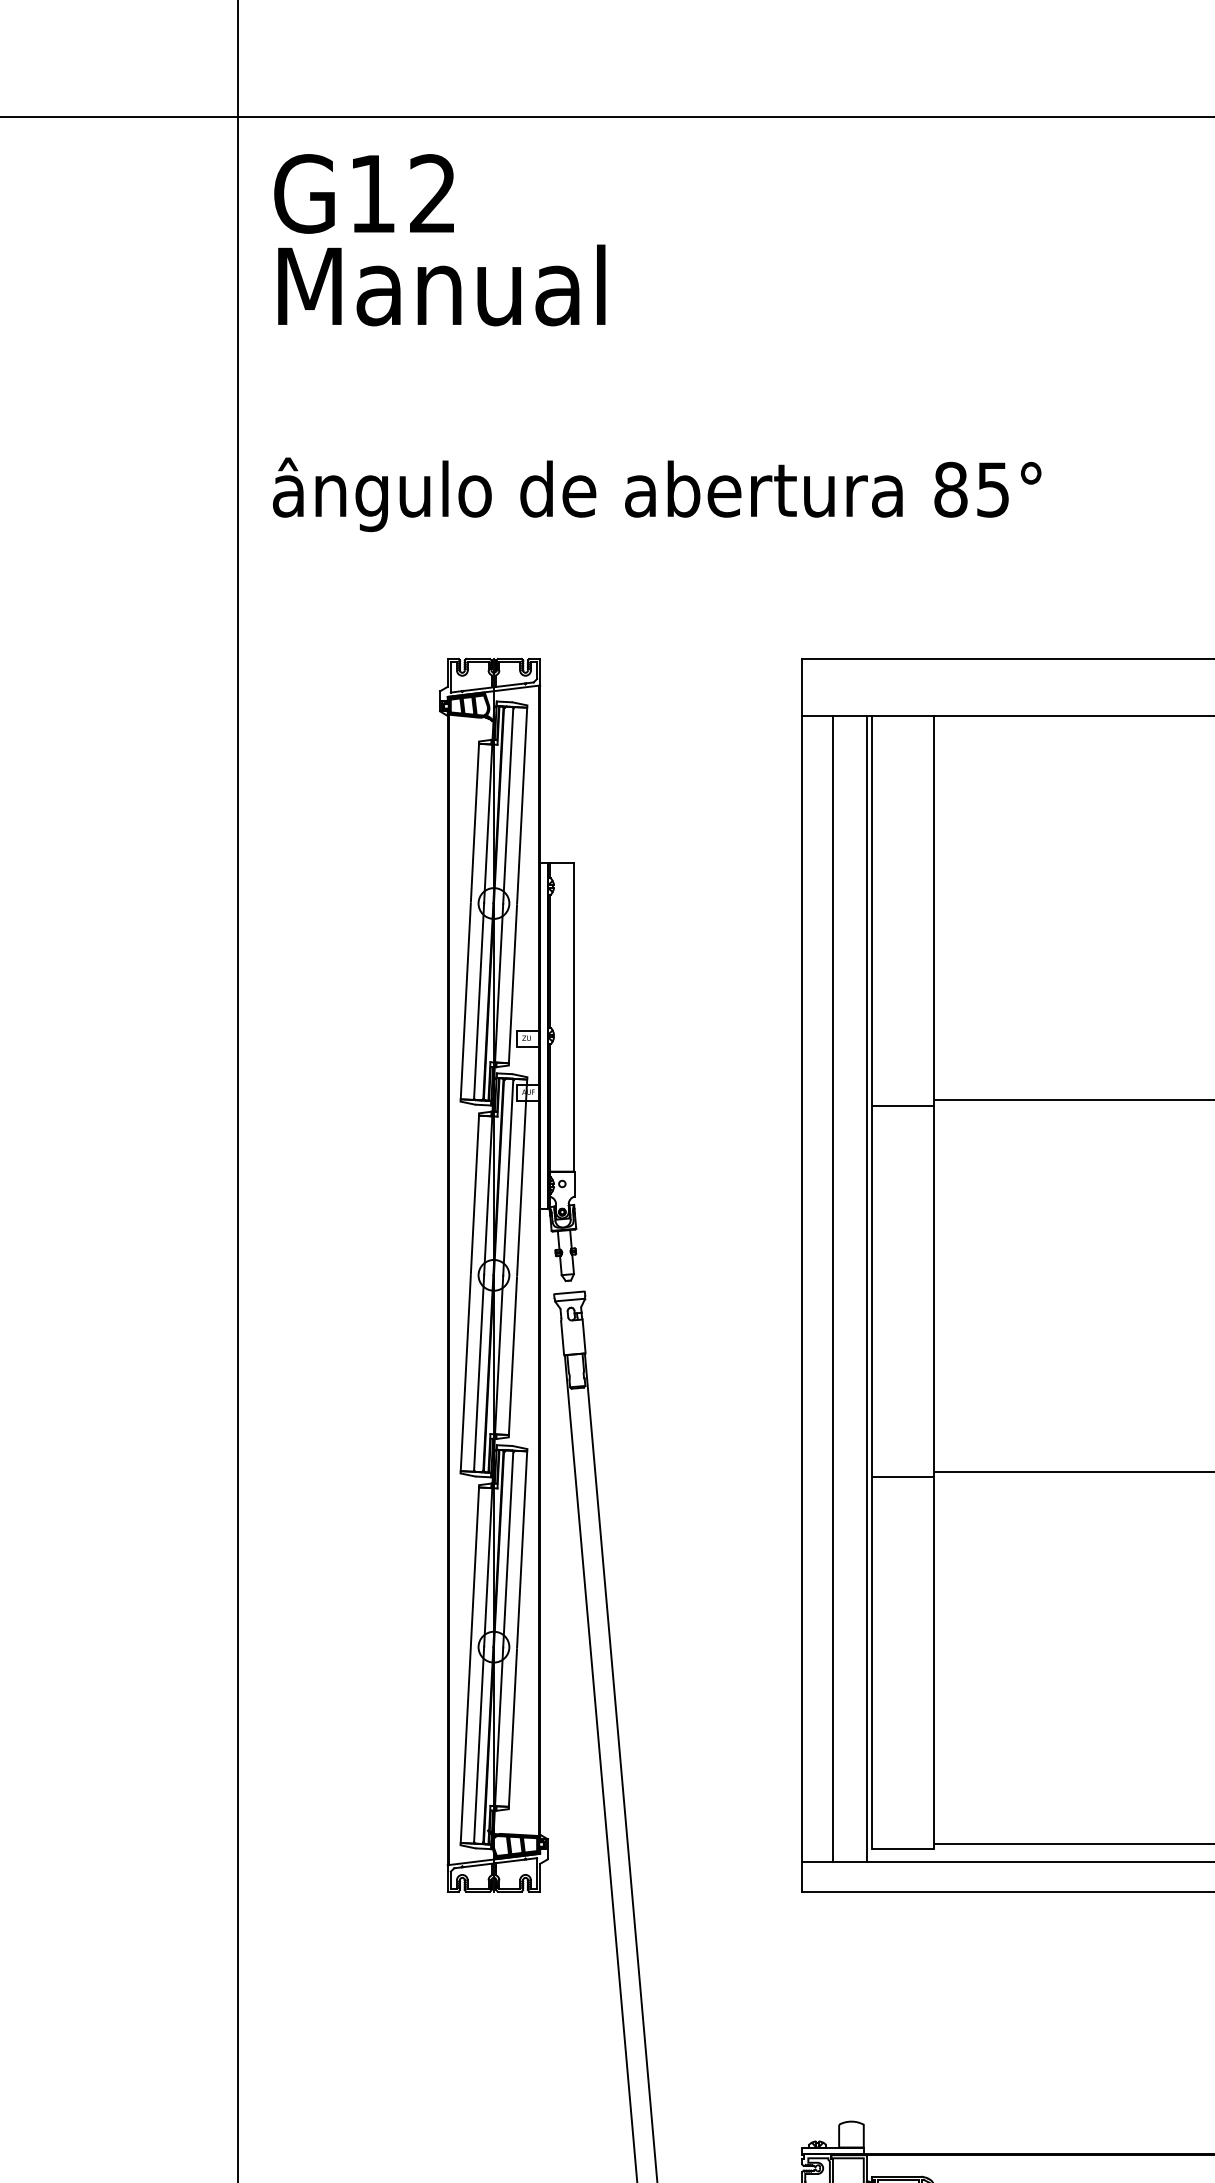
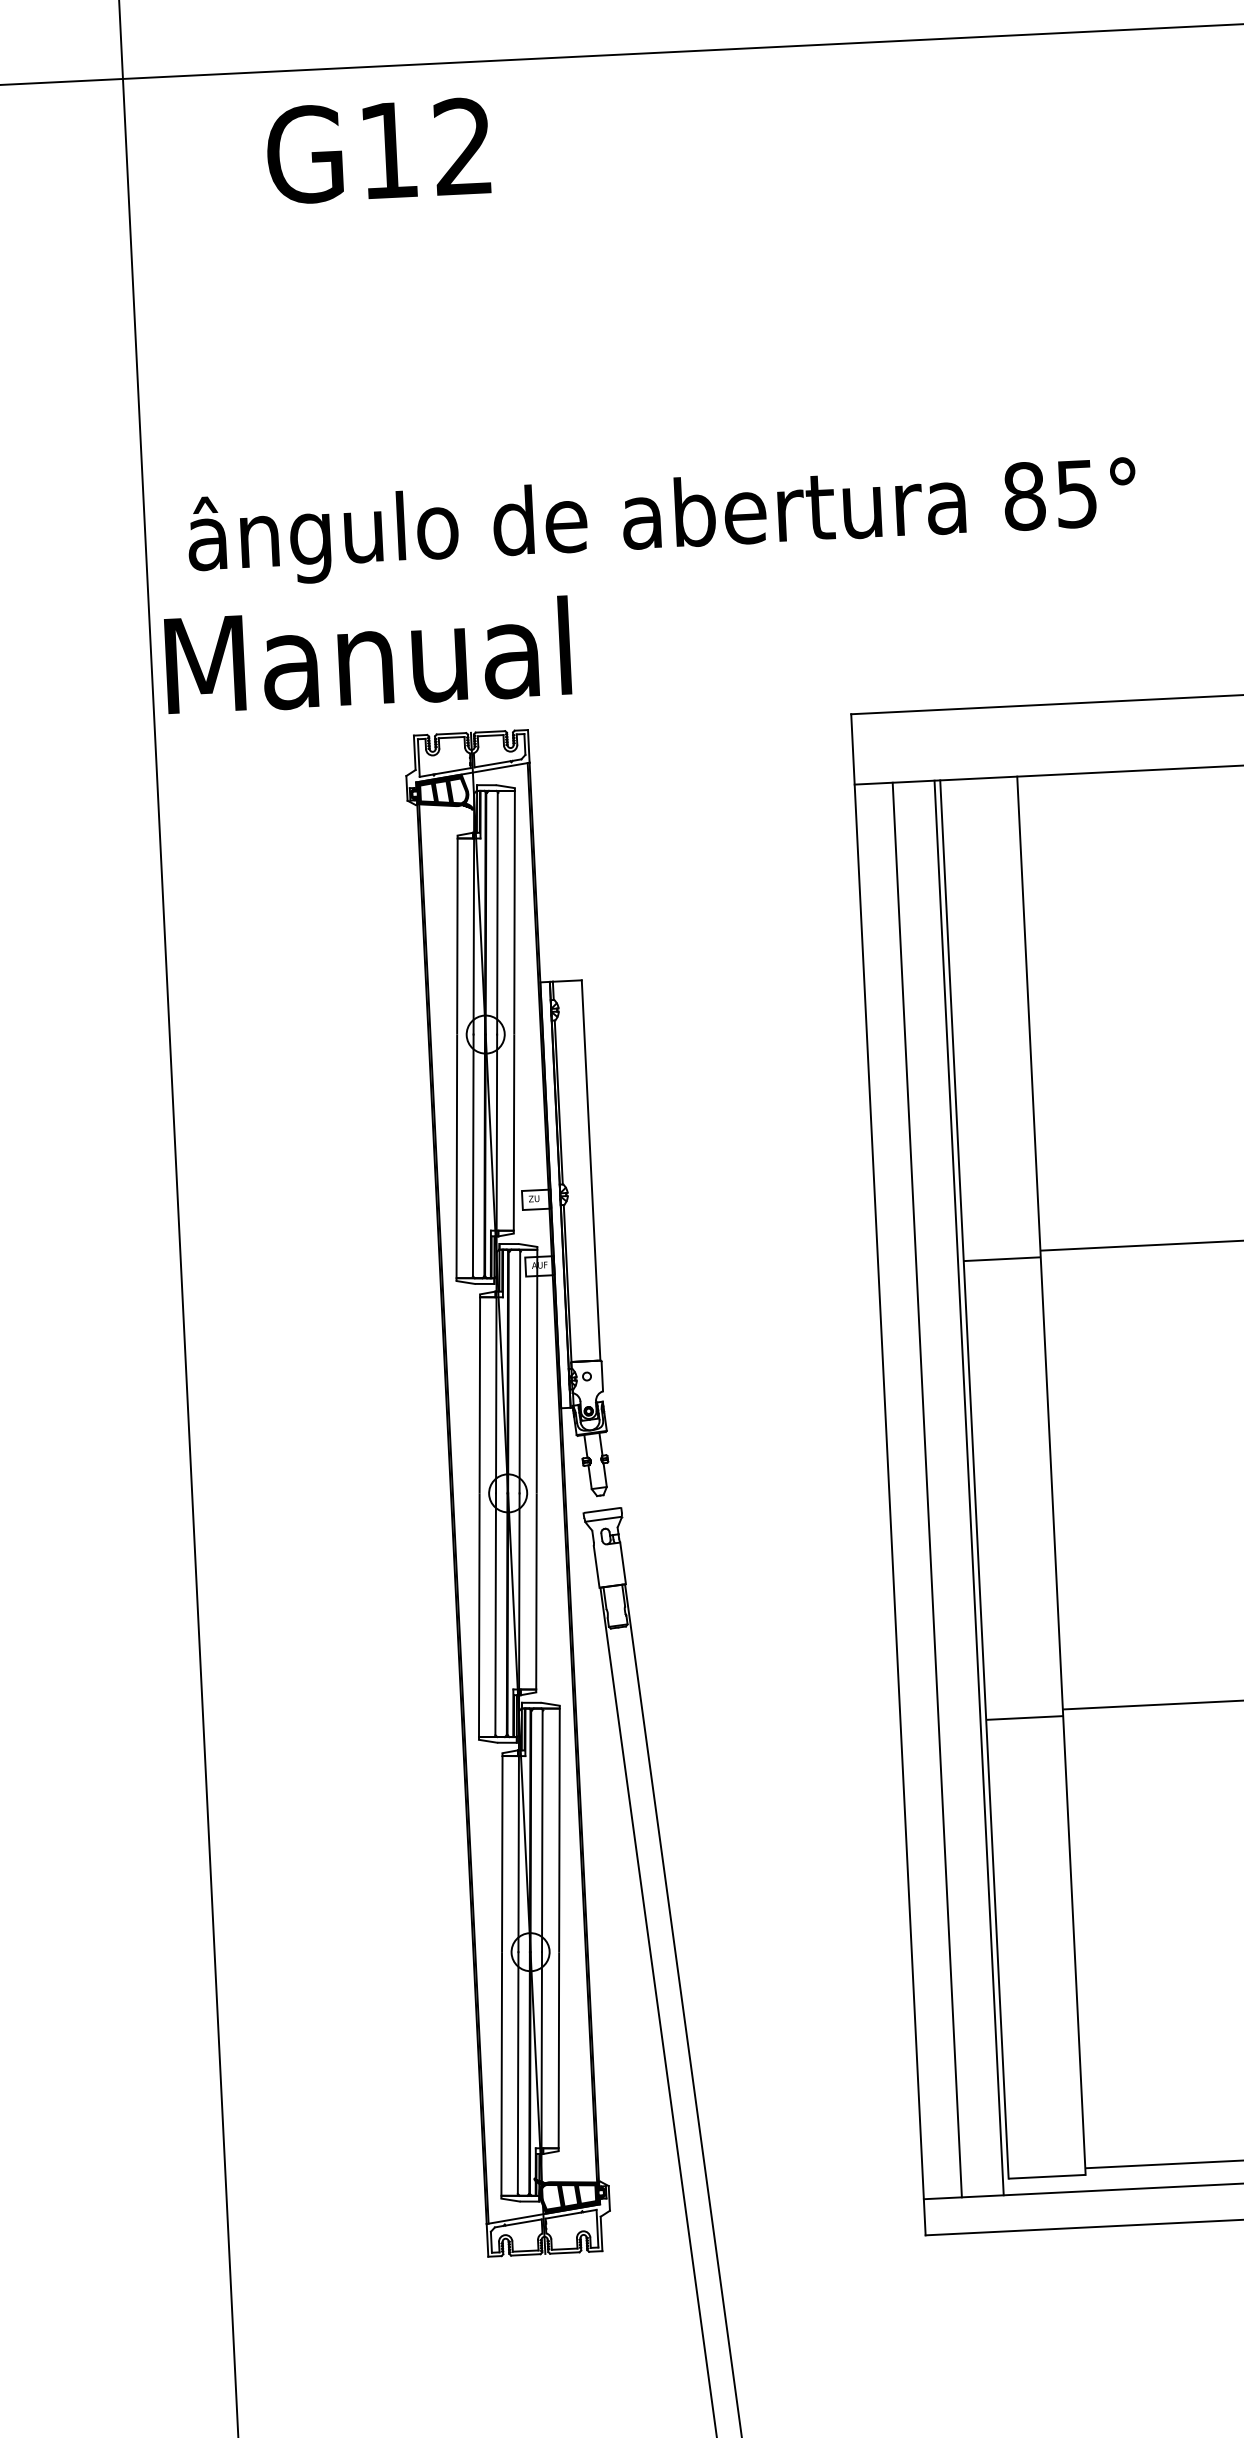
text: (363, 193) -> (377, 150), moved
text: (441, 285) -> (367, 655), moved

